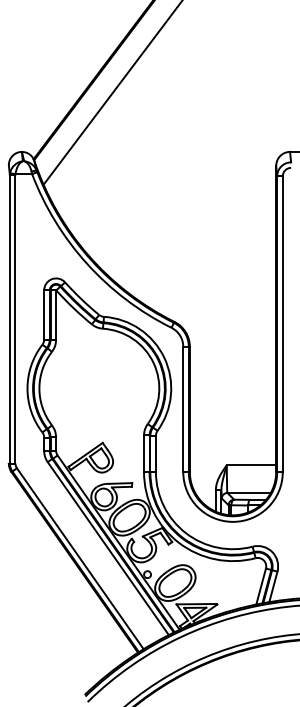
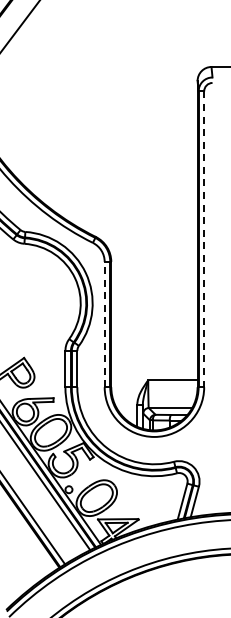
line: (282, 324) -> (203, 239), solid -> dashed
line: (183, 409) -> (104, 324), solid -> dashed

